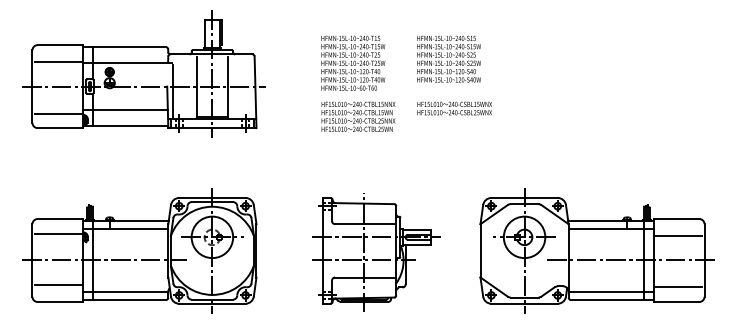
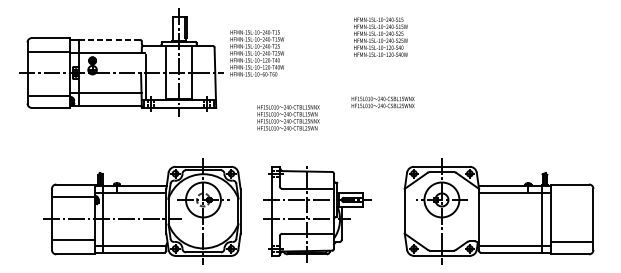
line: (129, 47) -> (109, 40), solid -> dashed
text: (448, 58) -> (380, 36), moved
text: (353, 62) -> (257, 52), moved
text: (454, 108) -> (382, 102), moved
text: (358, 116) -> (288, 117), moved
line: (677, 235) -> (570, 198), removed
part: (139, 250) -> (142, 211), moved
line: (630, 260) -> (531, 219), removed

